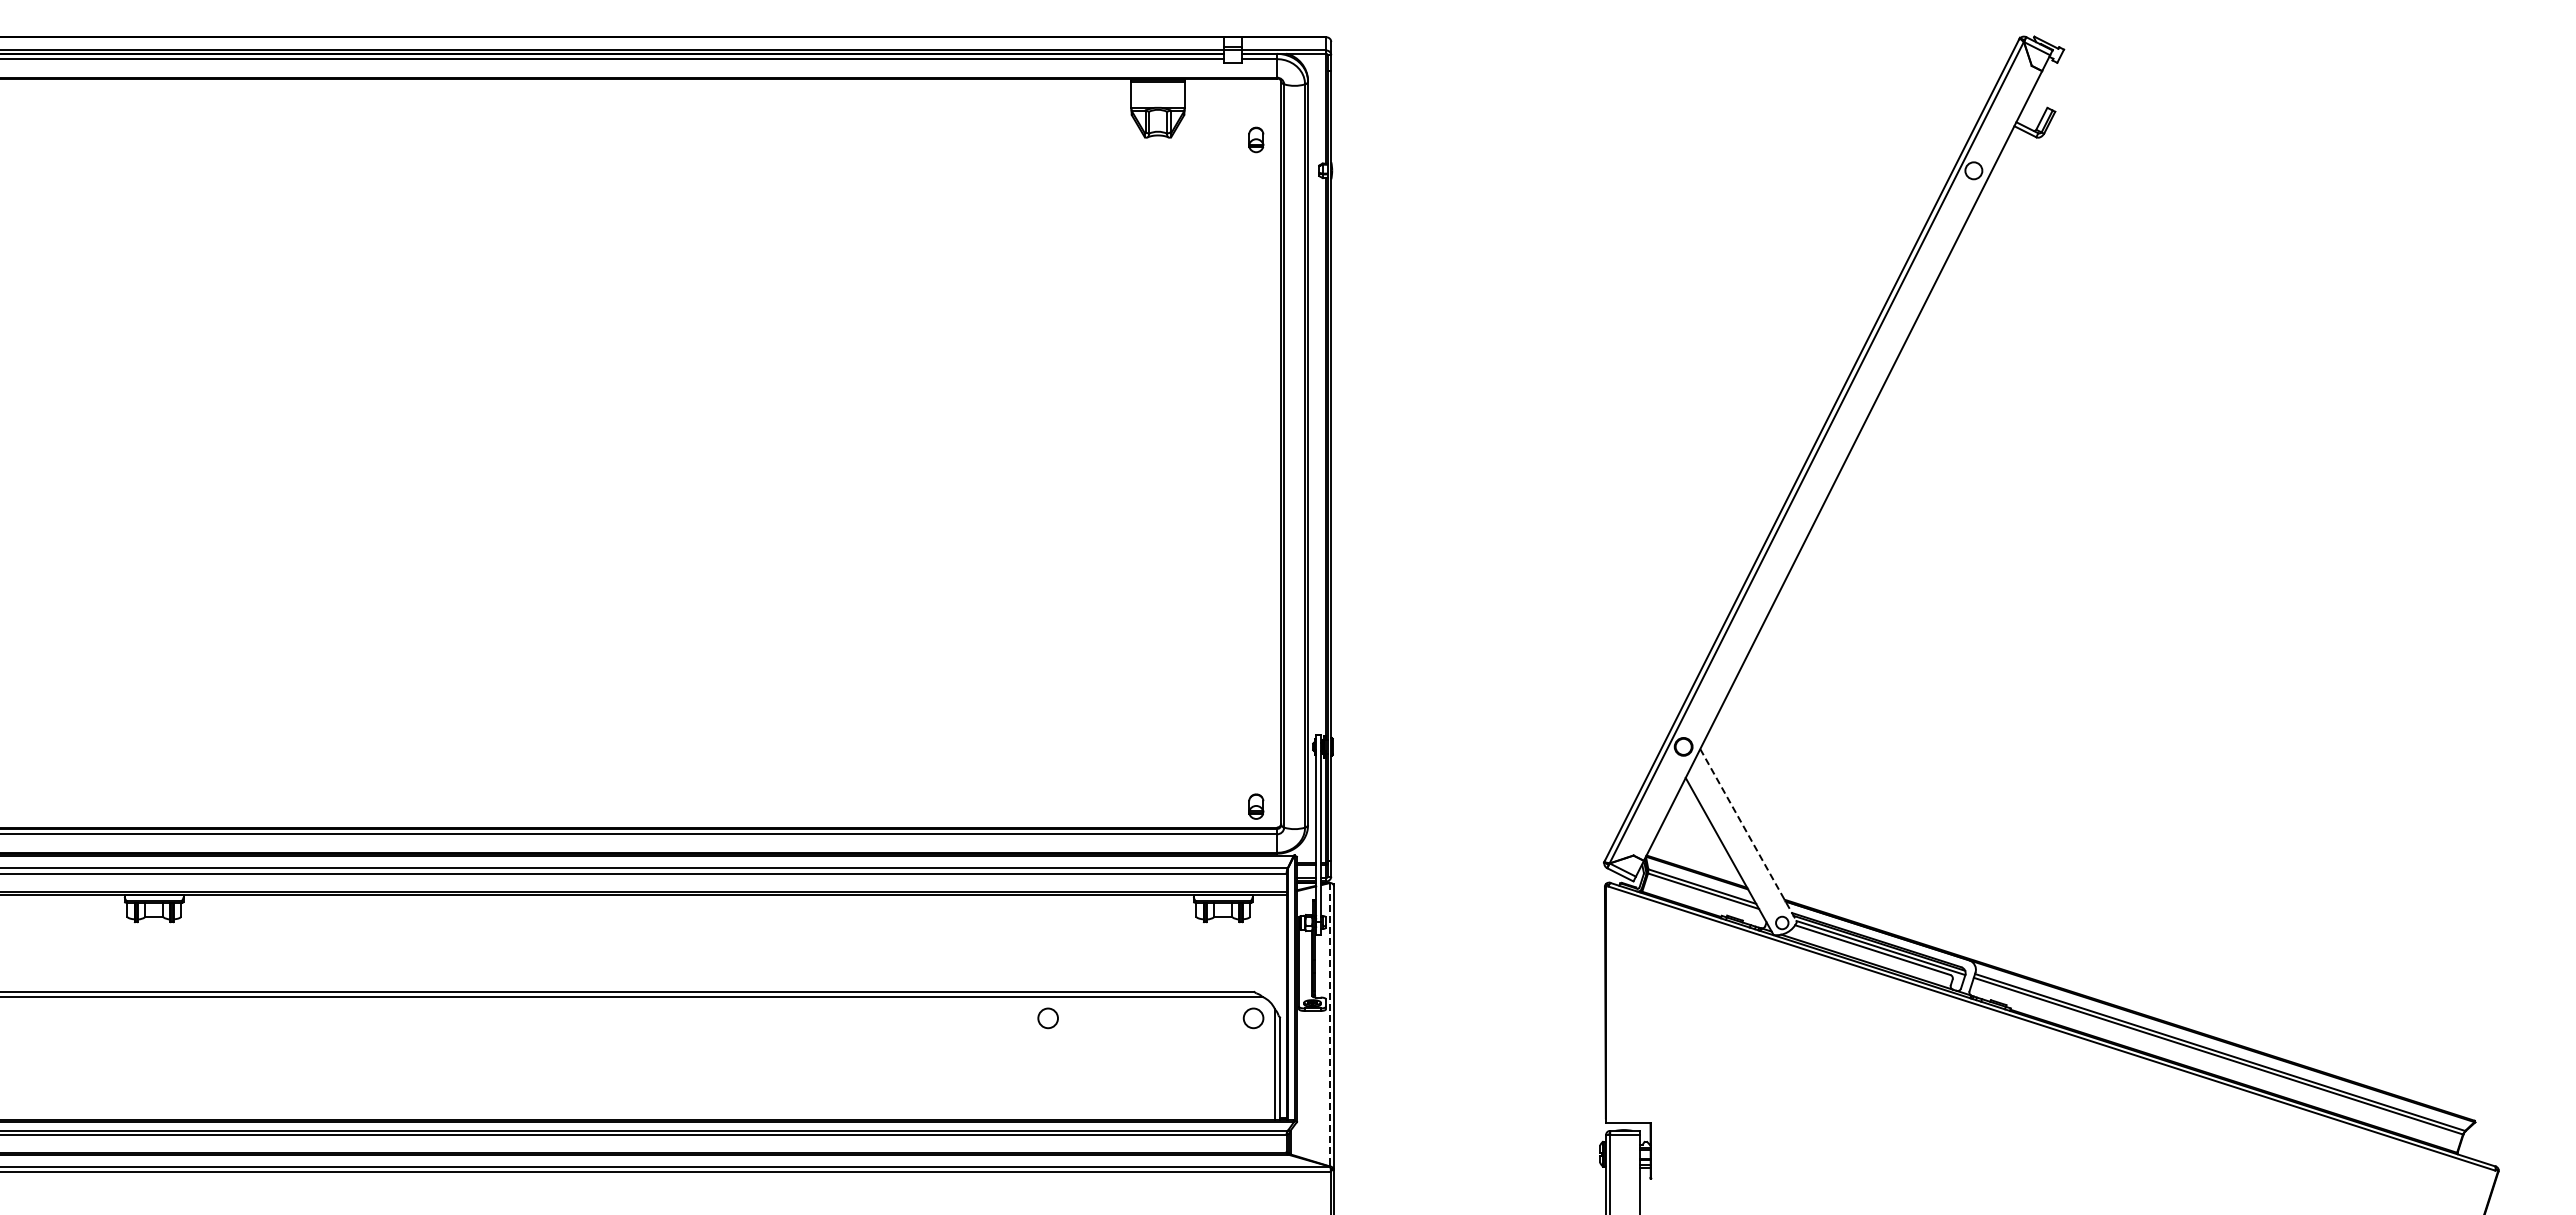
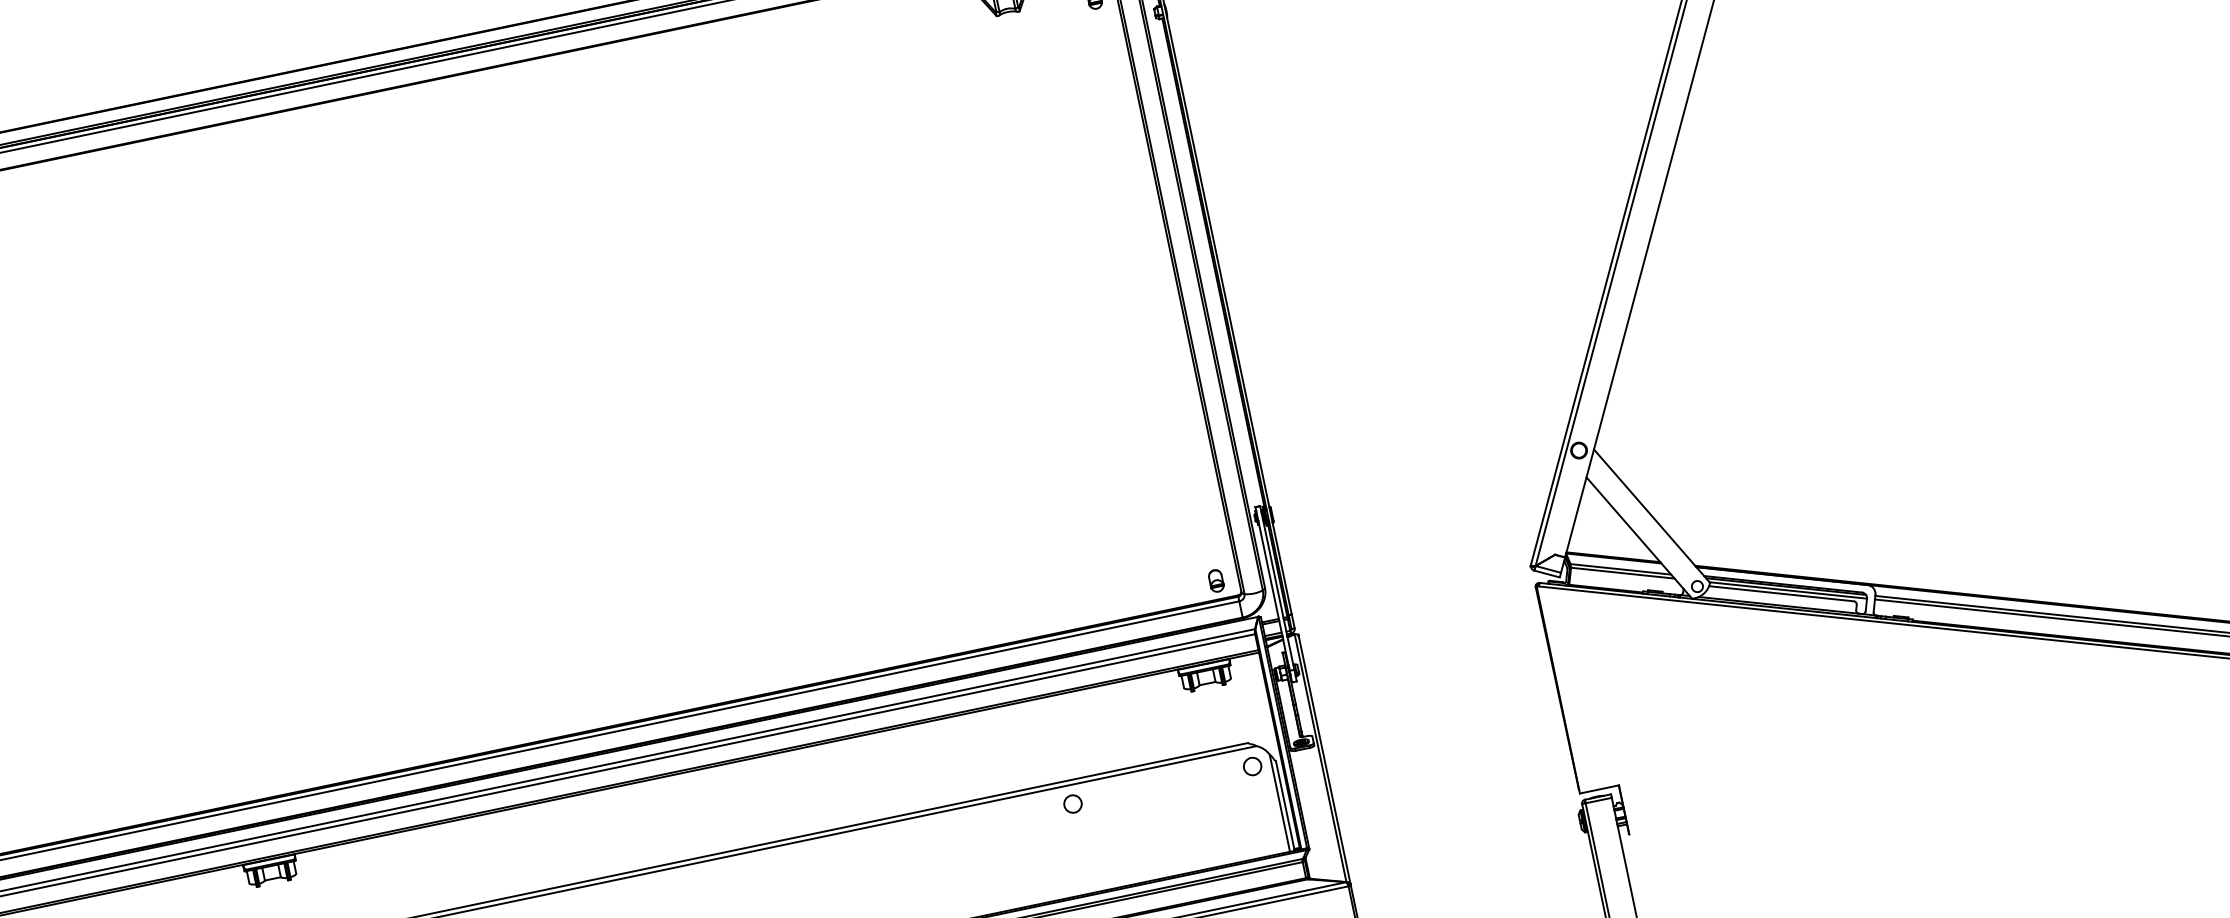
line: (1748, 835) -> (1651, 516), dashed -> solid
line: (1329, 1024) -> (1320, 758), dashed -> solid

